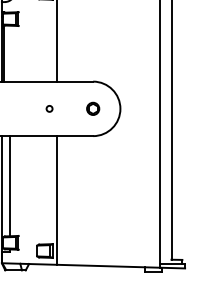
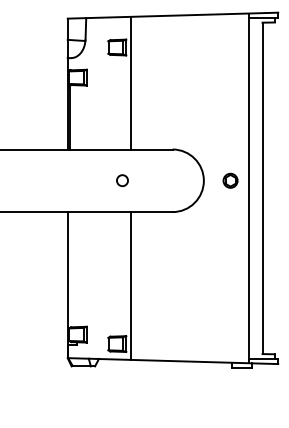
circle: (49, 108) -> (122, 180), size x1.6
part: (93, 108) -> (230, 180), moved
line: (10, 186) -> (77, 269), removed

